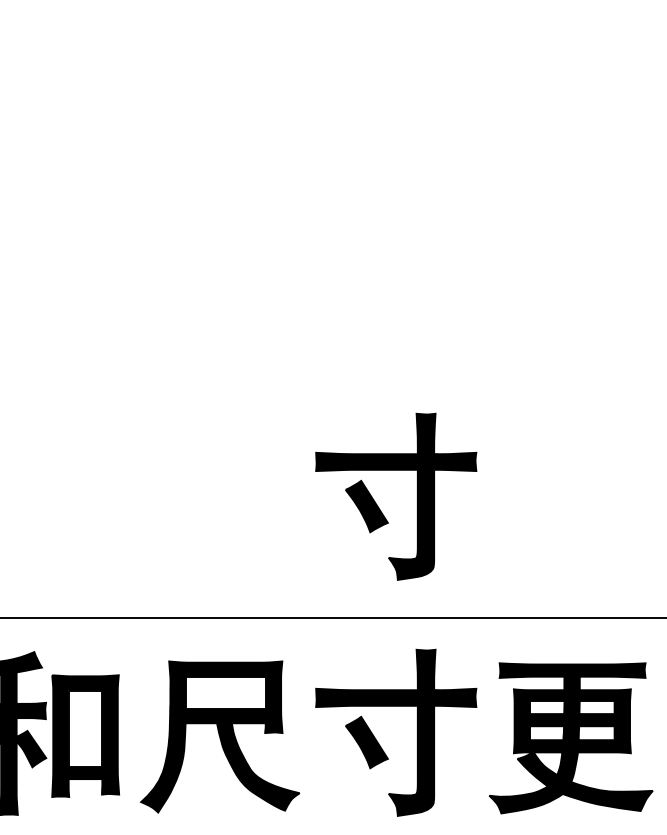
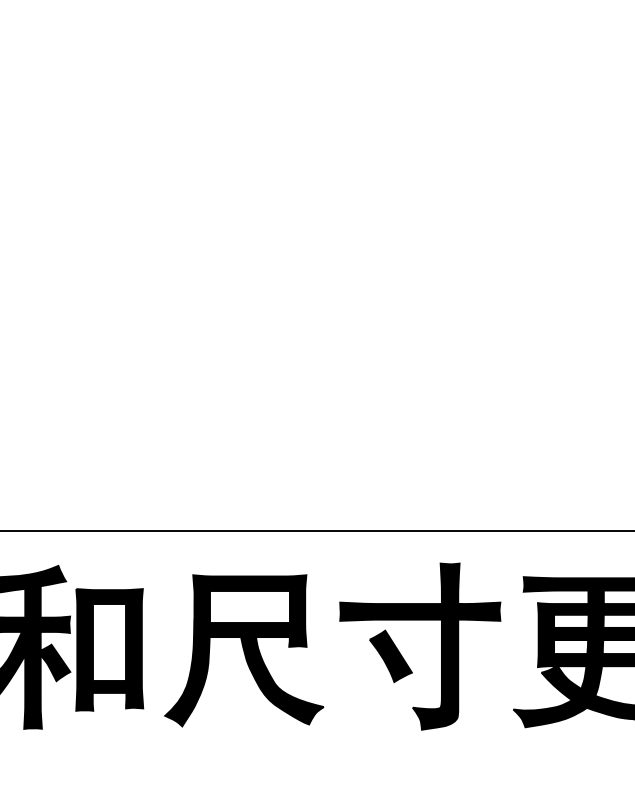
part: (379, 507) -> (403, 421), removed

